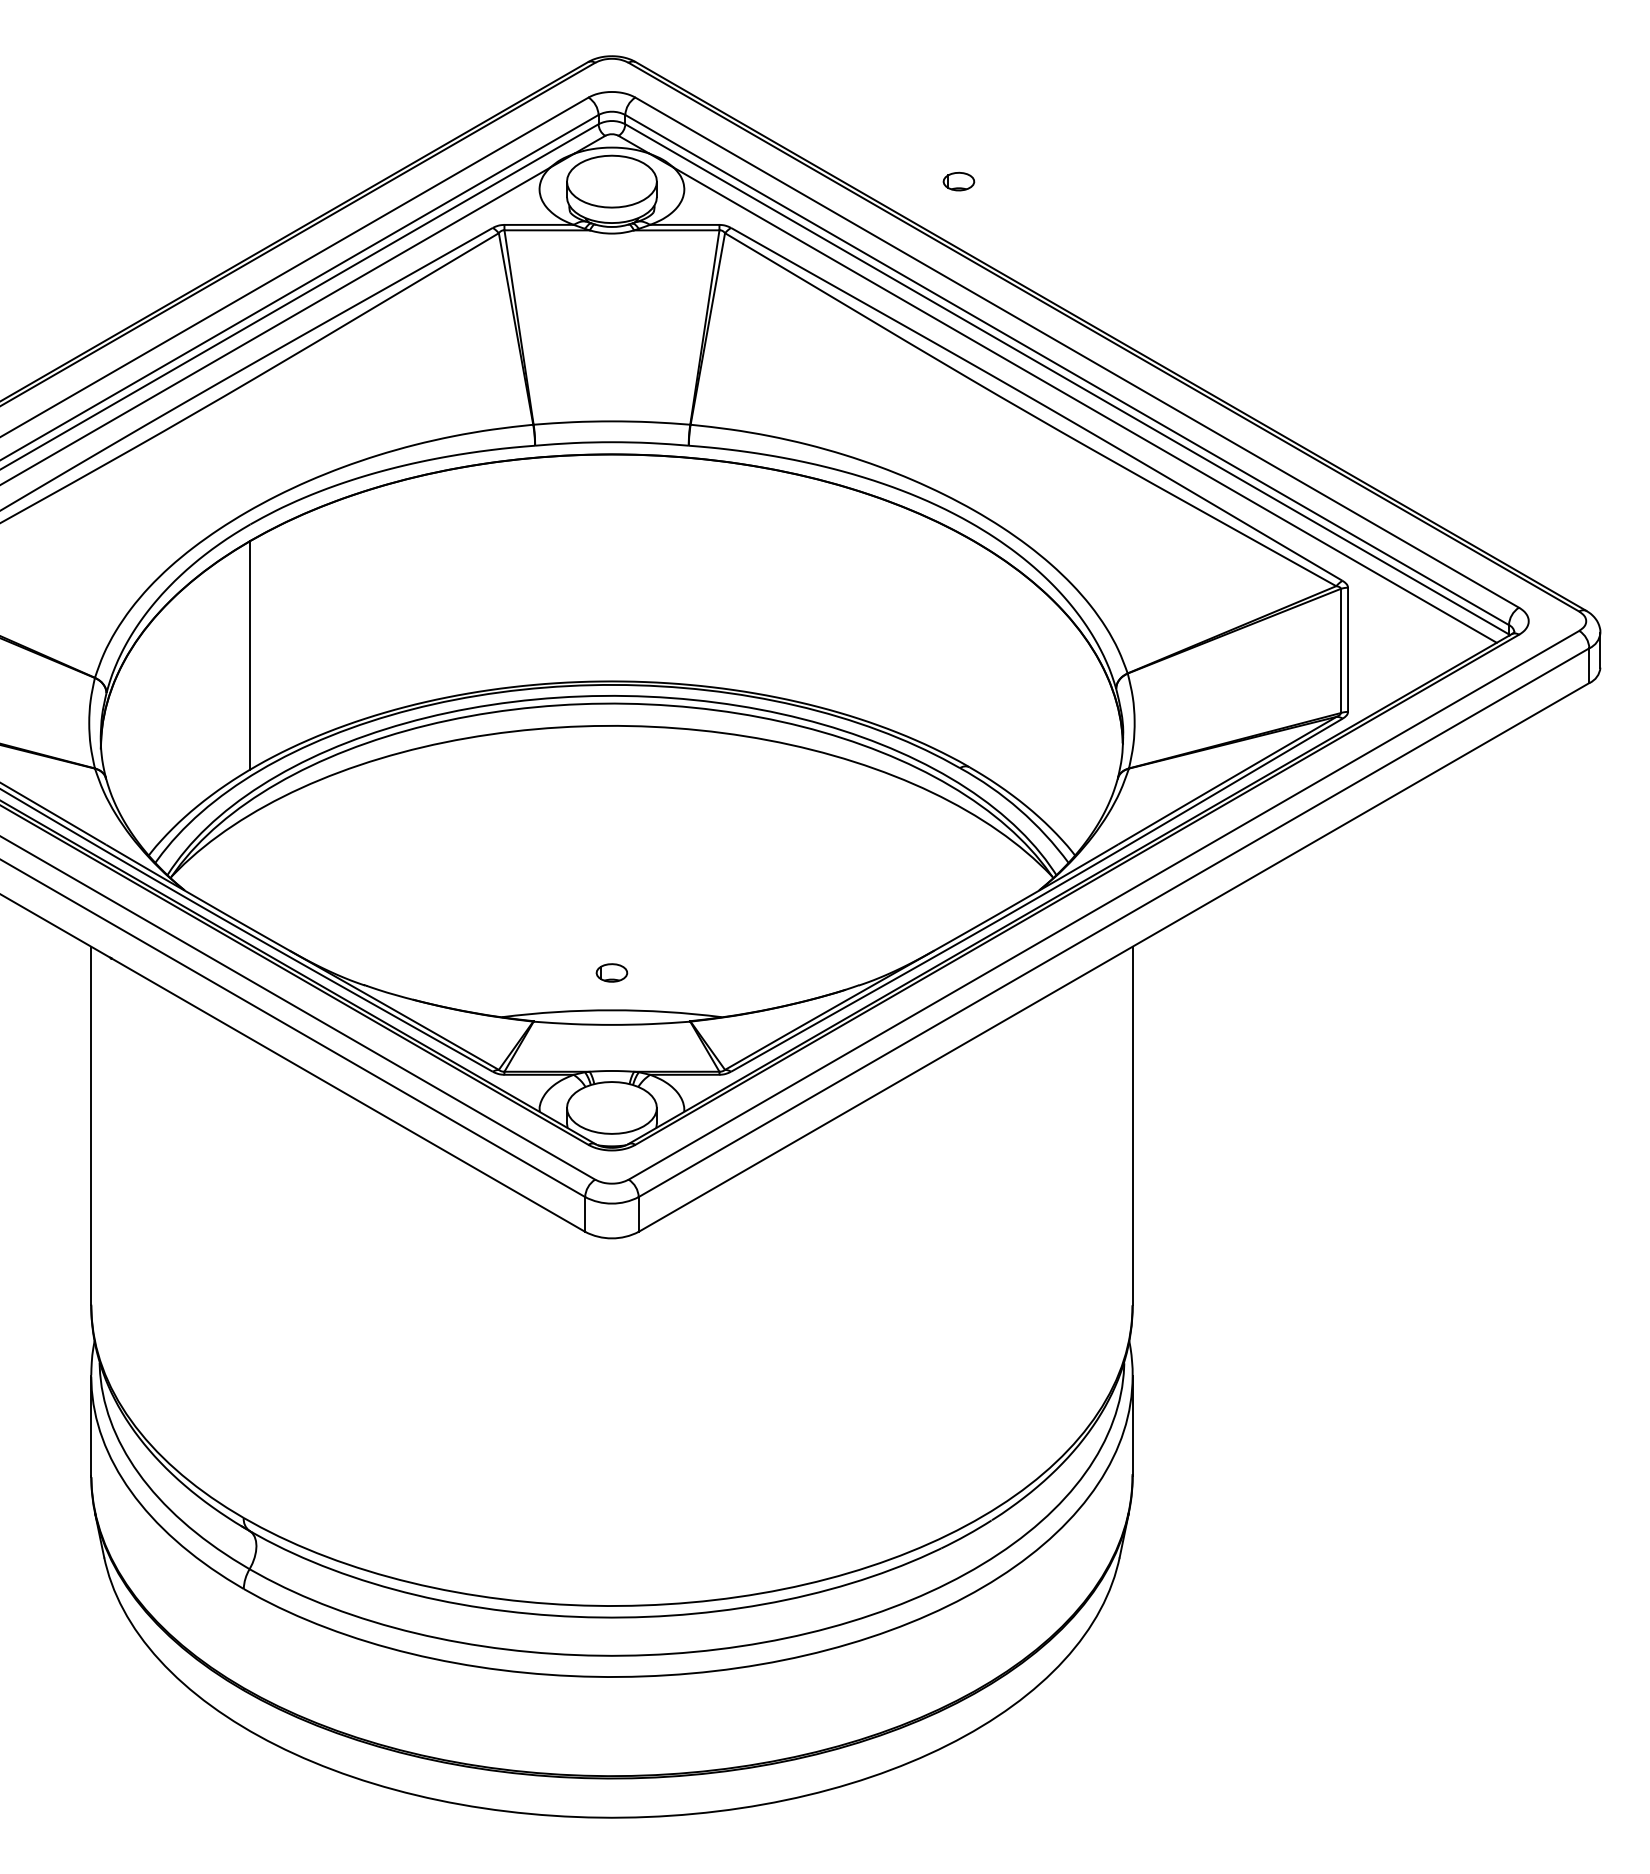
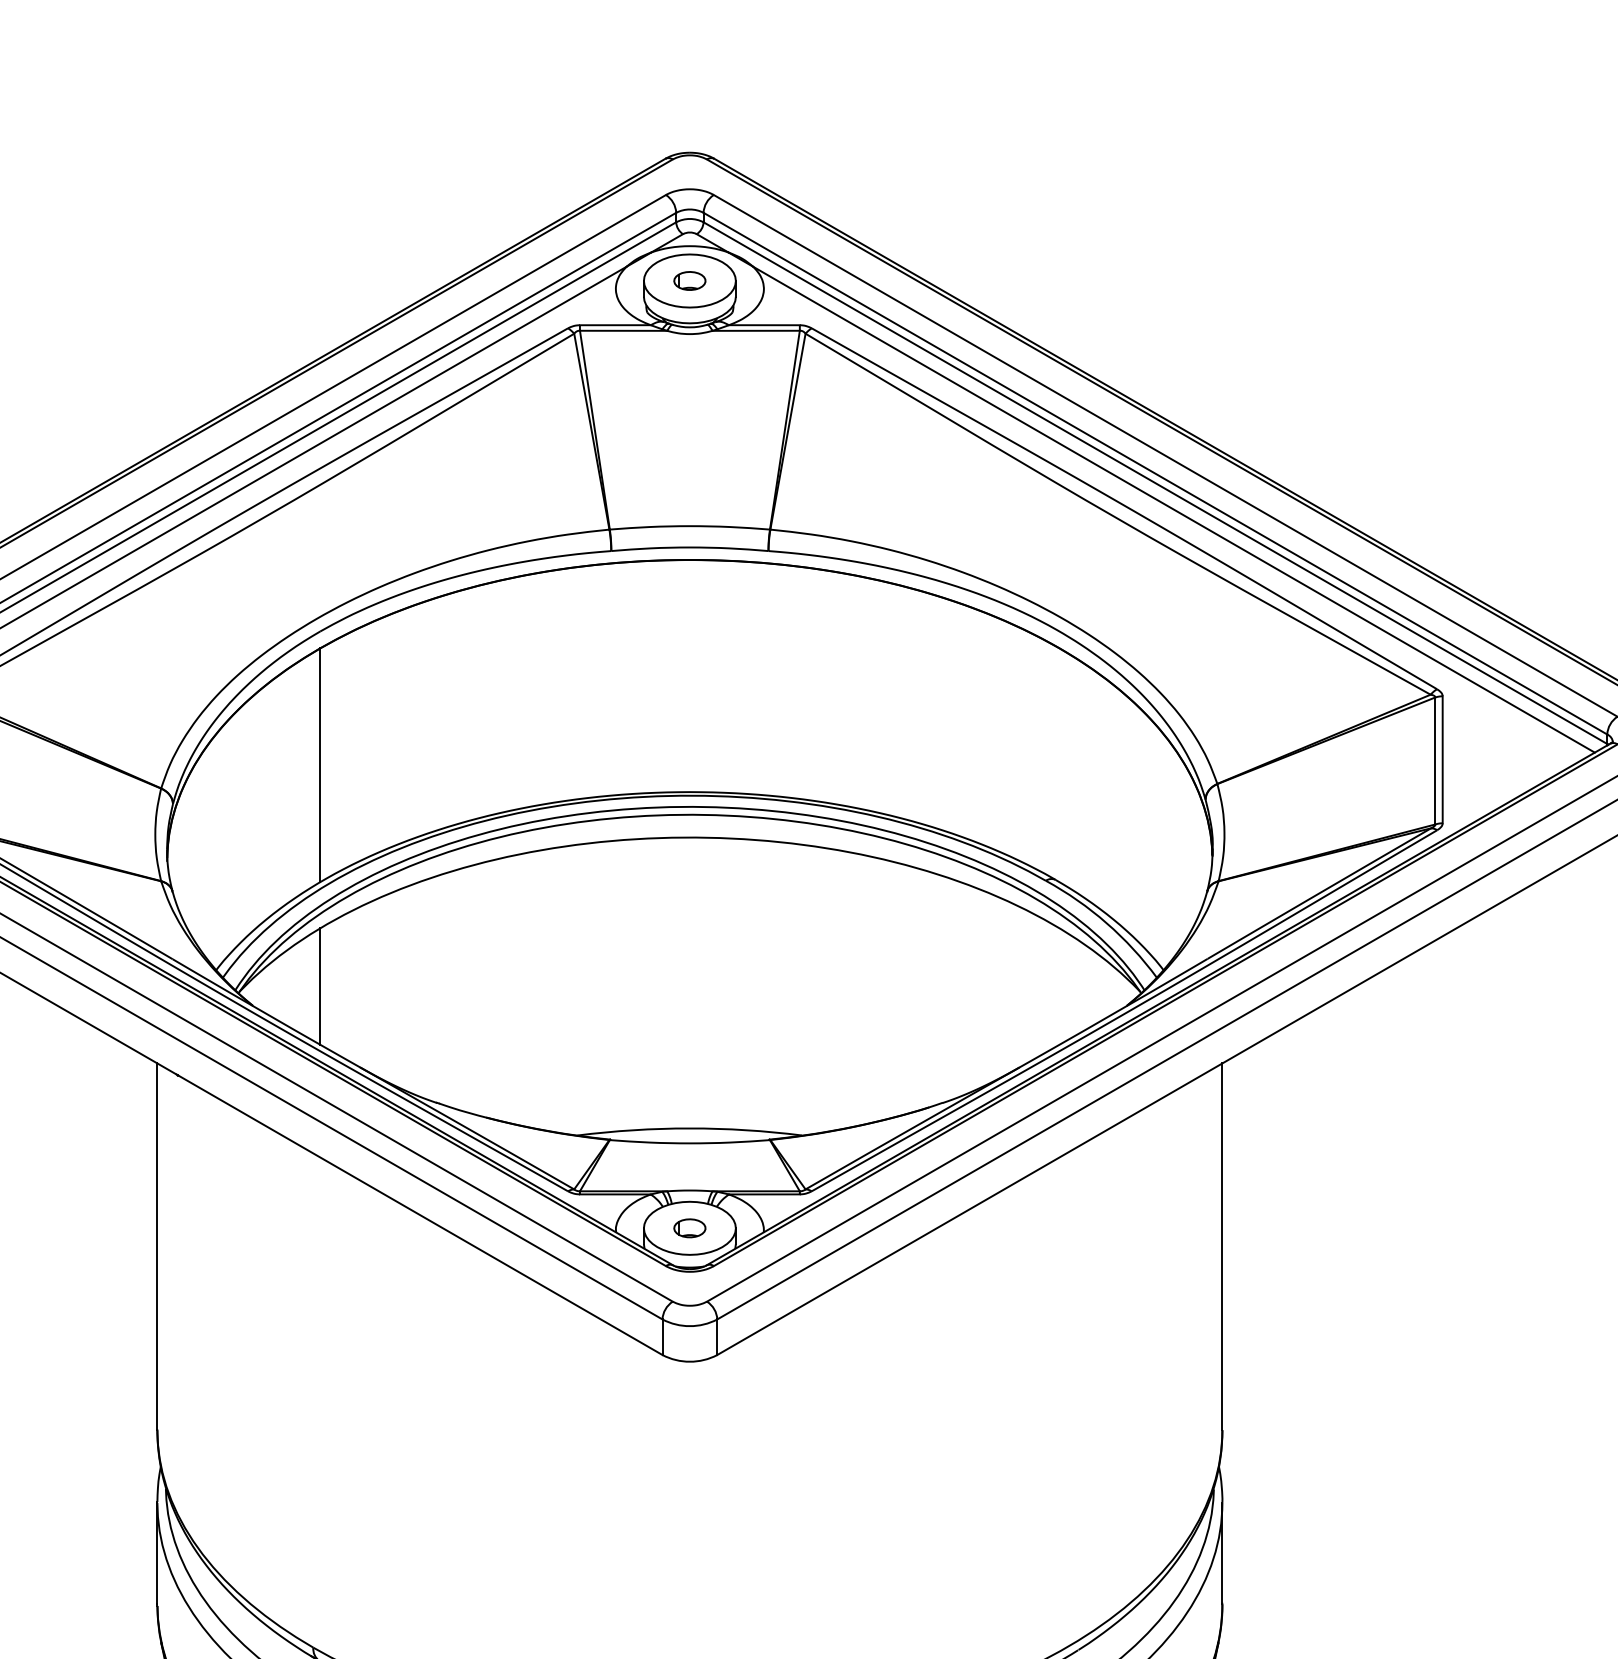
part: (958, 181) -> (689, 280), moved
line: (250, 871) -> (320, 986), added
part: (611, 972) -> (689, 1227), moved

